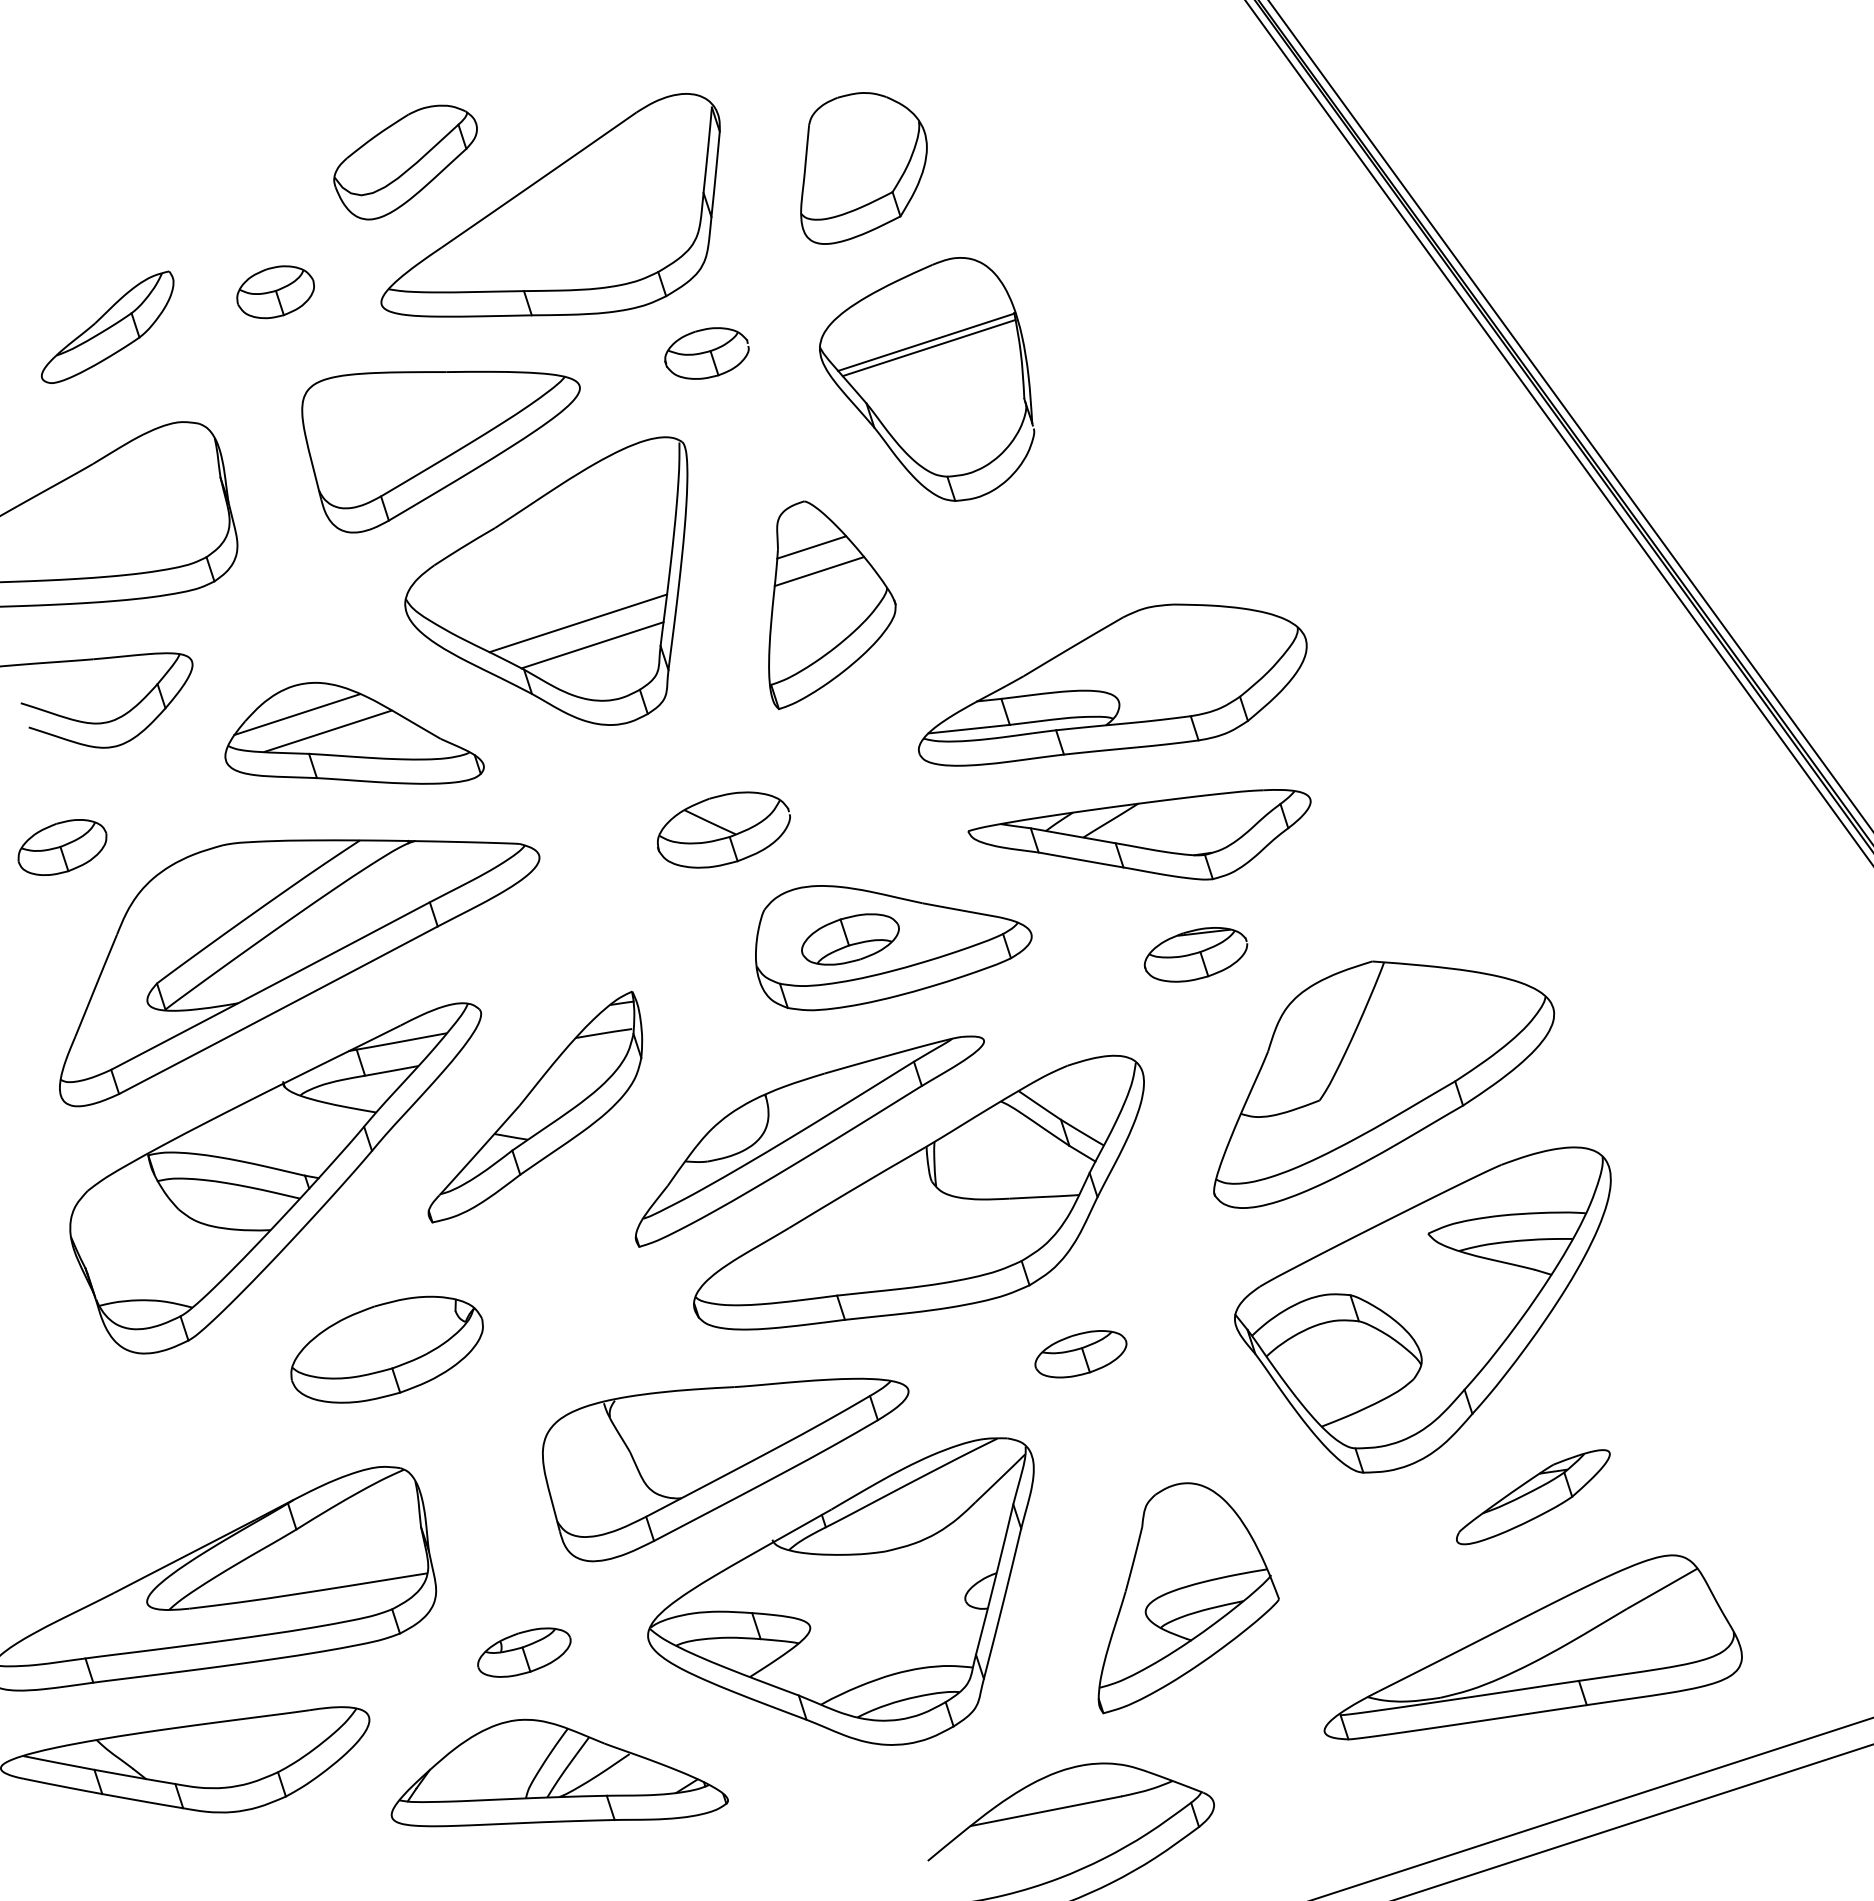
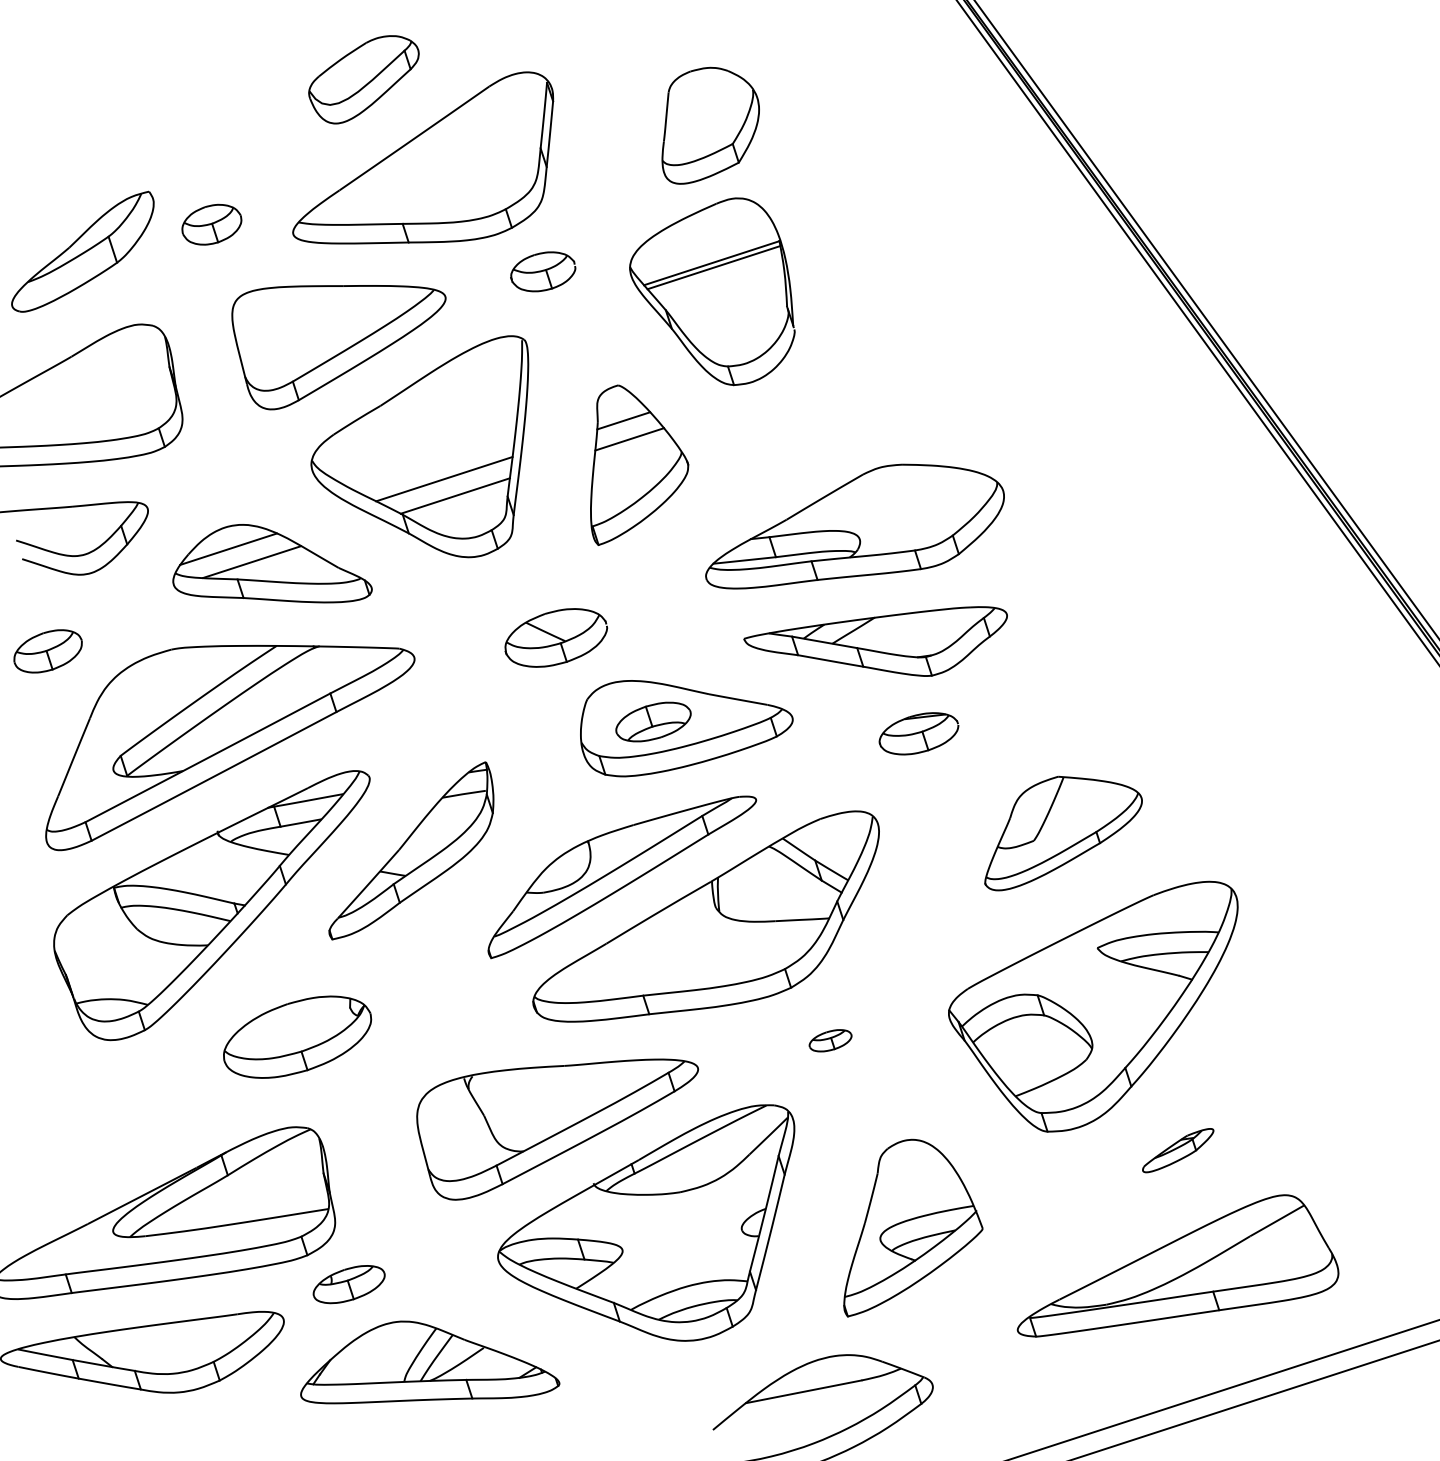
part: (405, 162) -> (363, 79), moved
part: (863, 168) -> (710, 125), moved
part: (107, 326) -> (82, 251), size x1.4
part: (1384, 1084) -> (1063, 833), size x0.6
part: (1080, 1354) -> (830, 1040), size x0.6
part: (1533, 1497) -> (1178, 1150), size x0.6
part: (524, 1652) -> (349, 1284), moved

